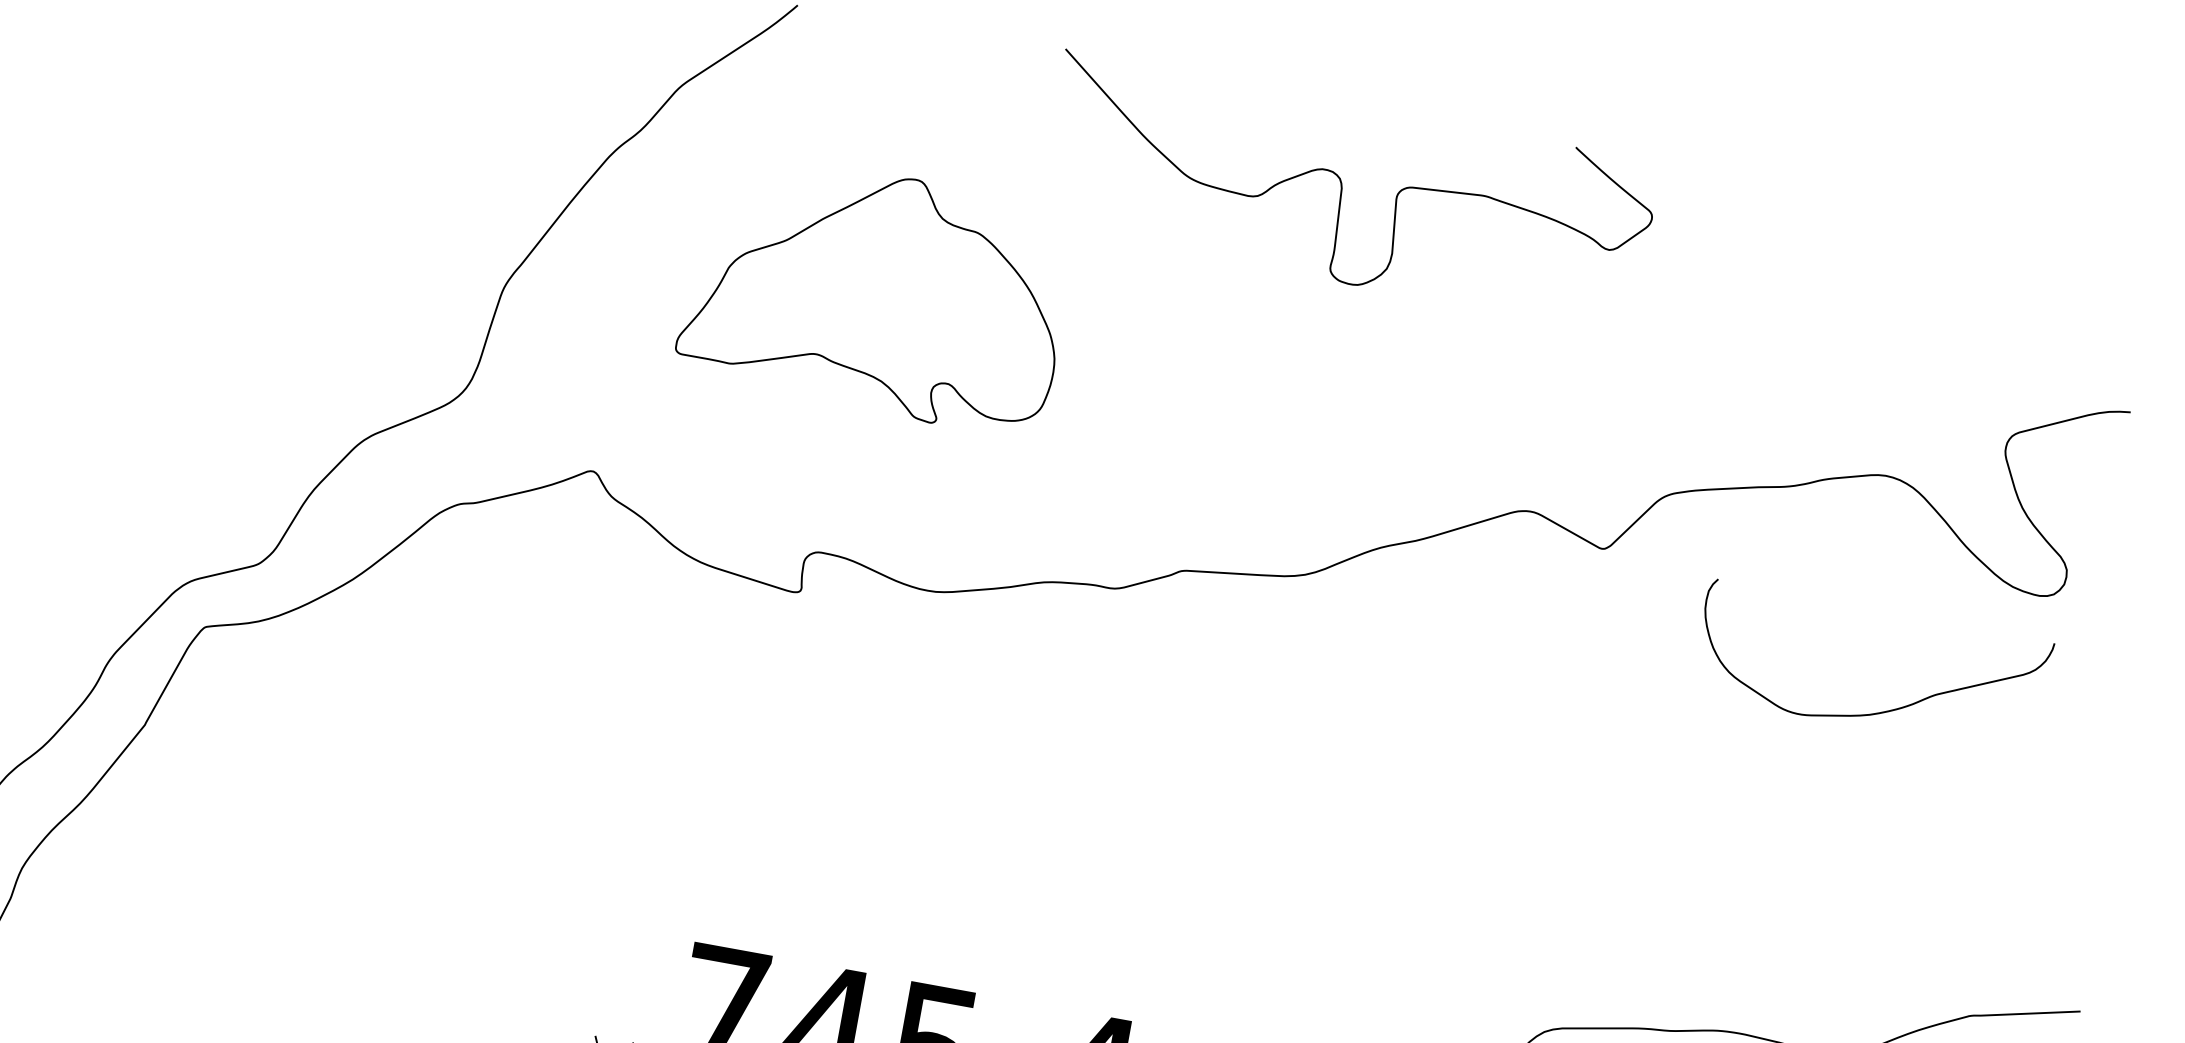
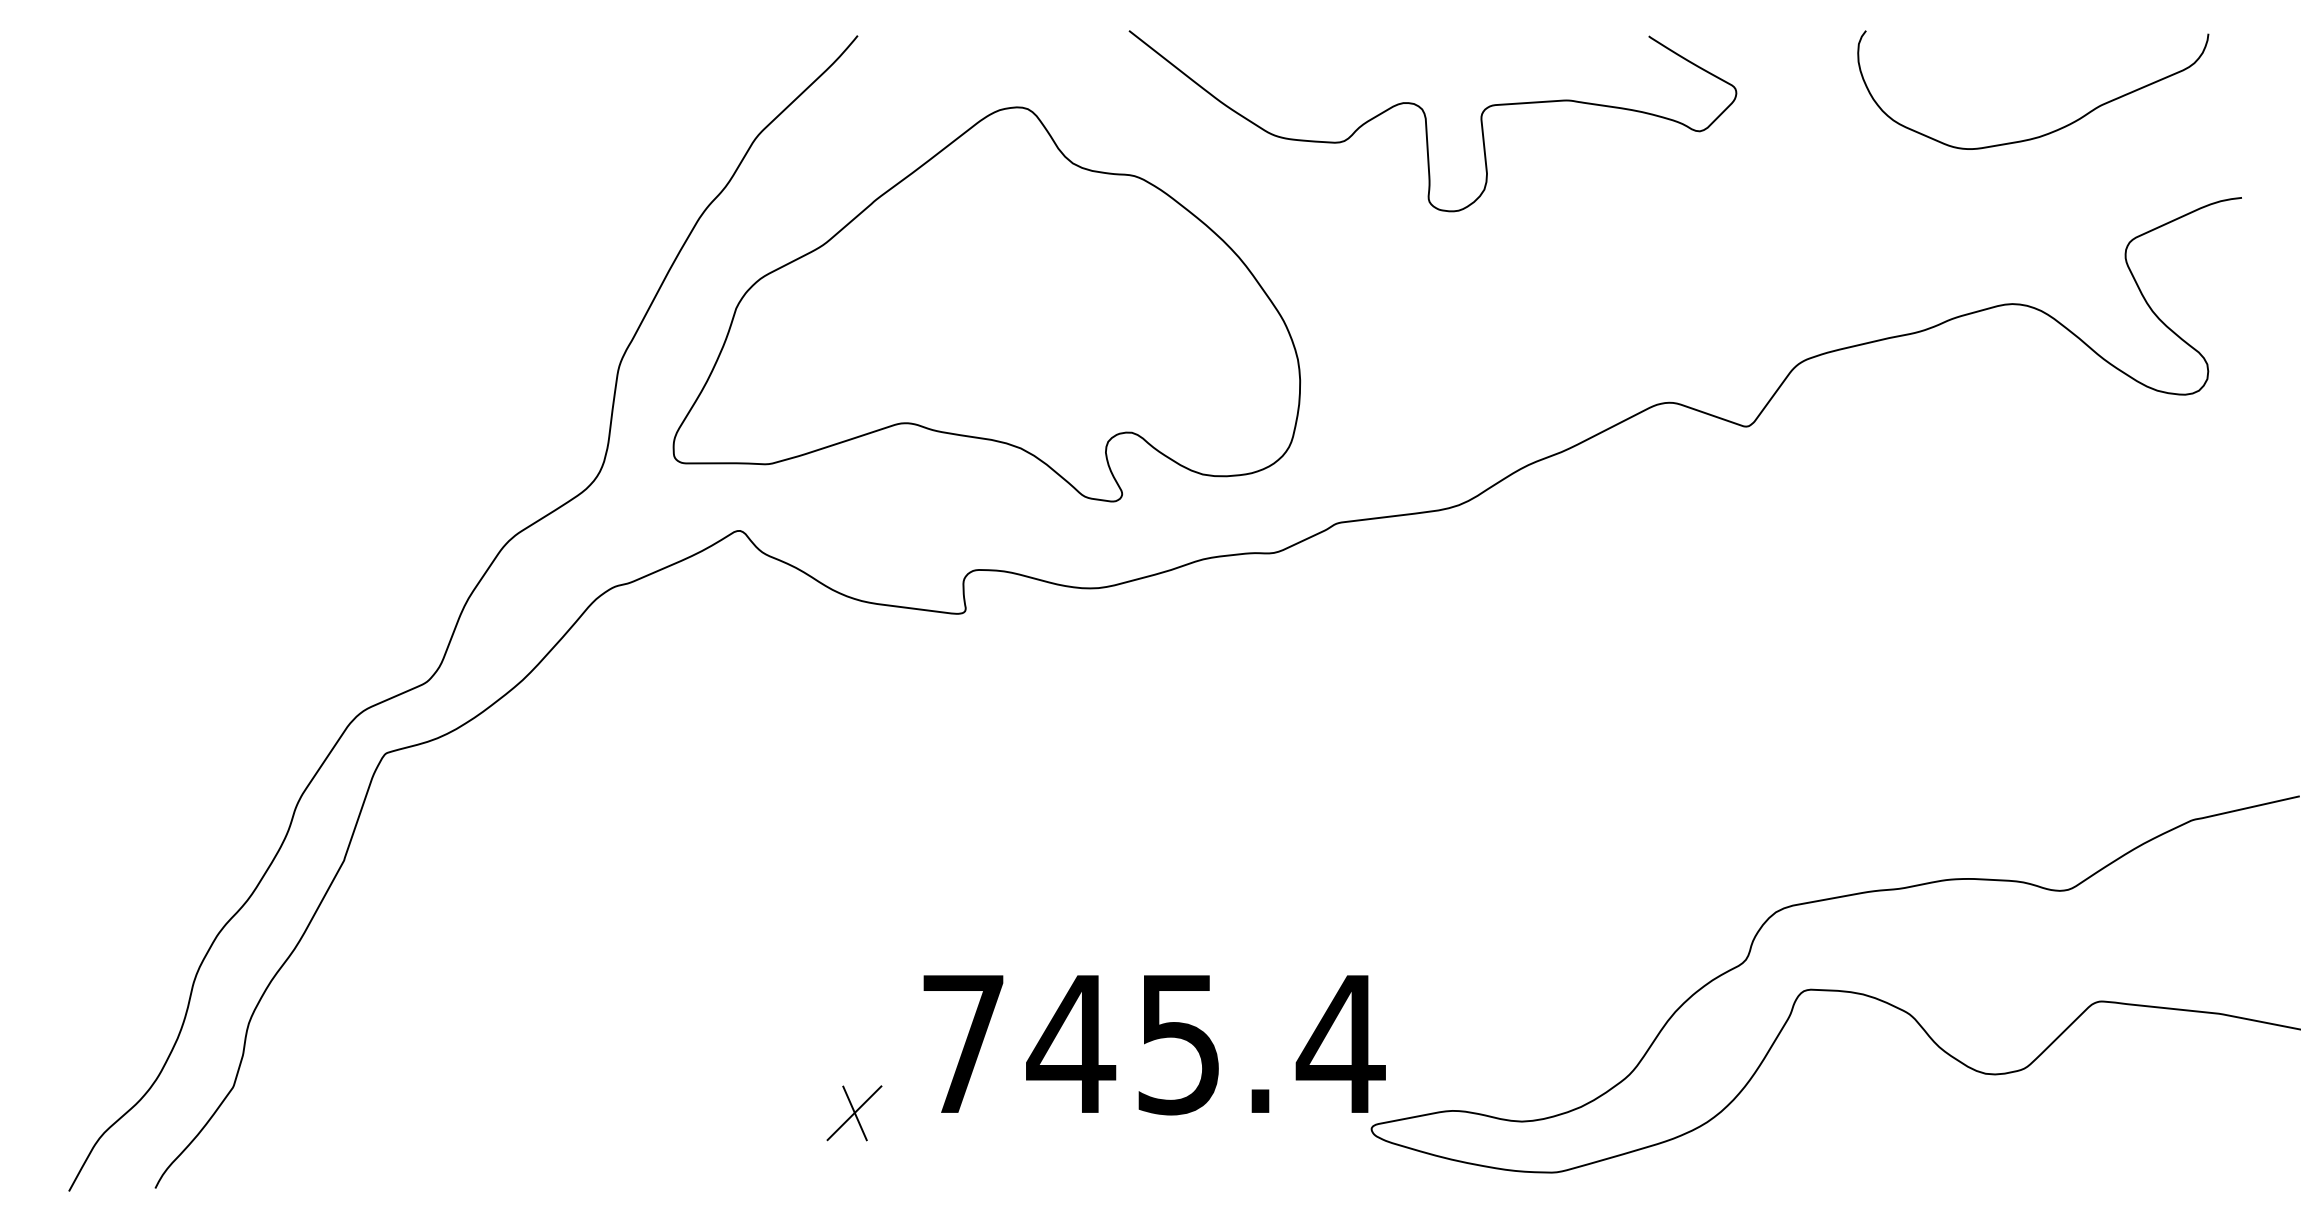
part: (876, 292) -> (986, 304), size x1.67
curve: (1879, 711) -> (2048, 132), moved

